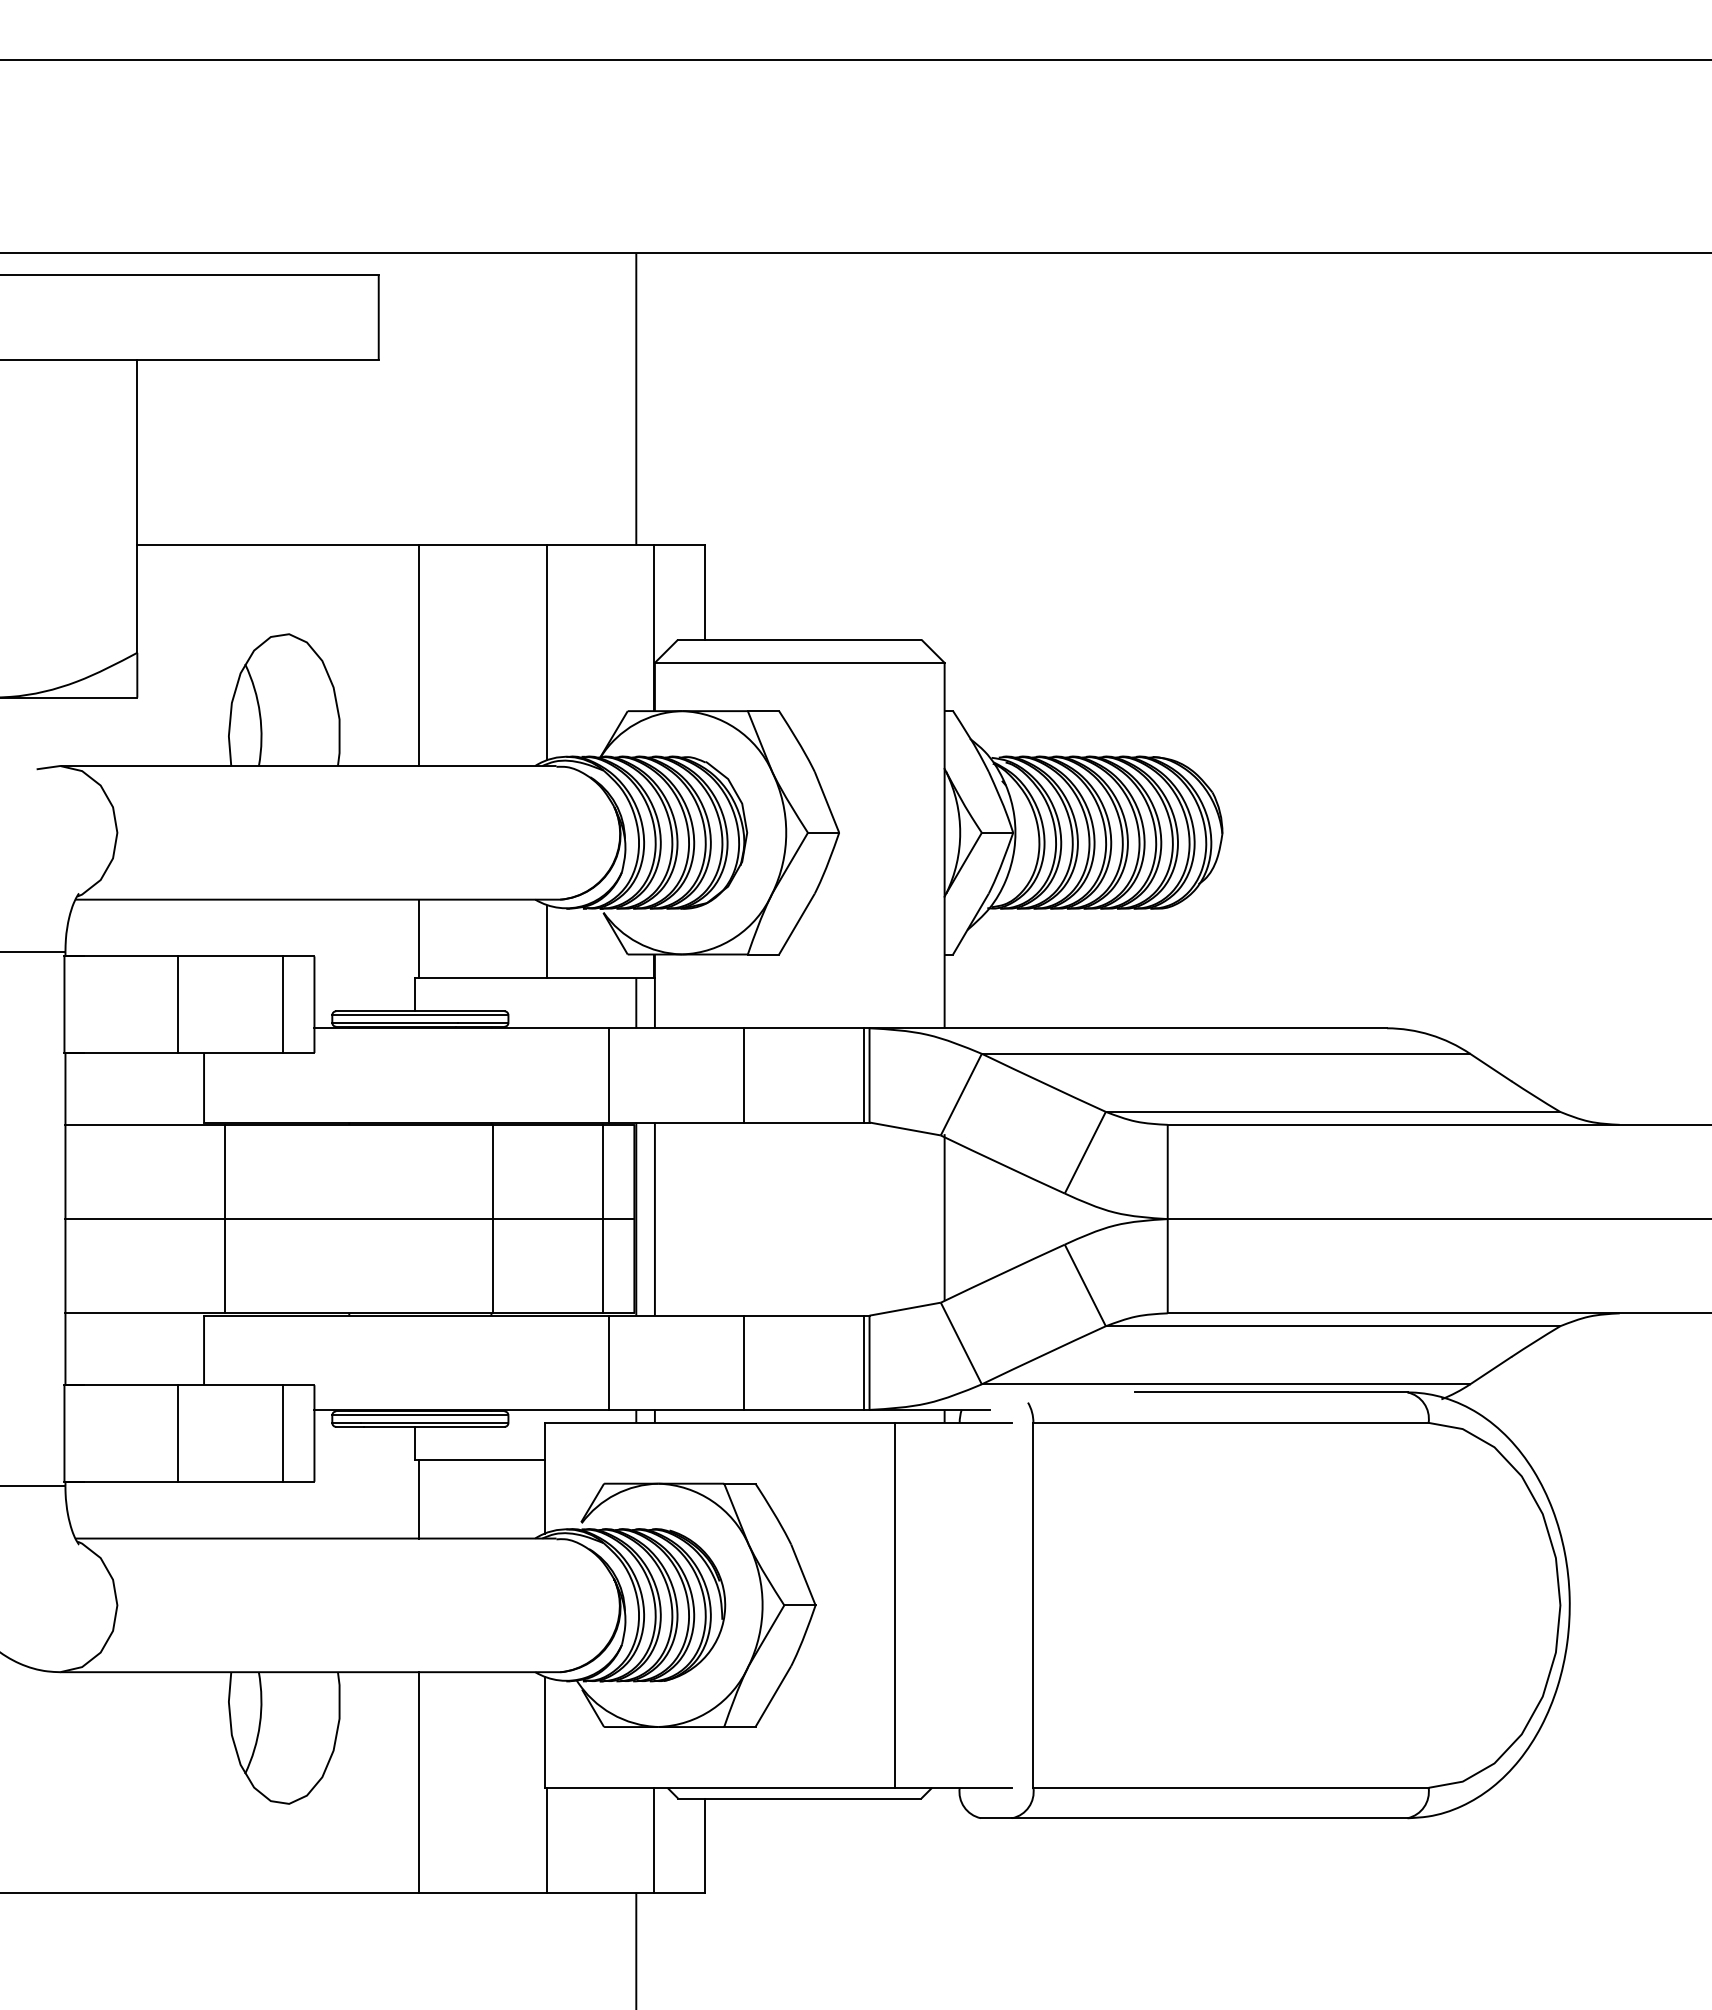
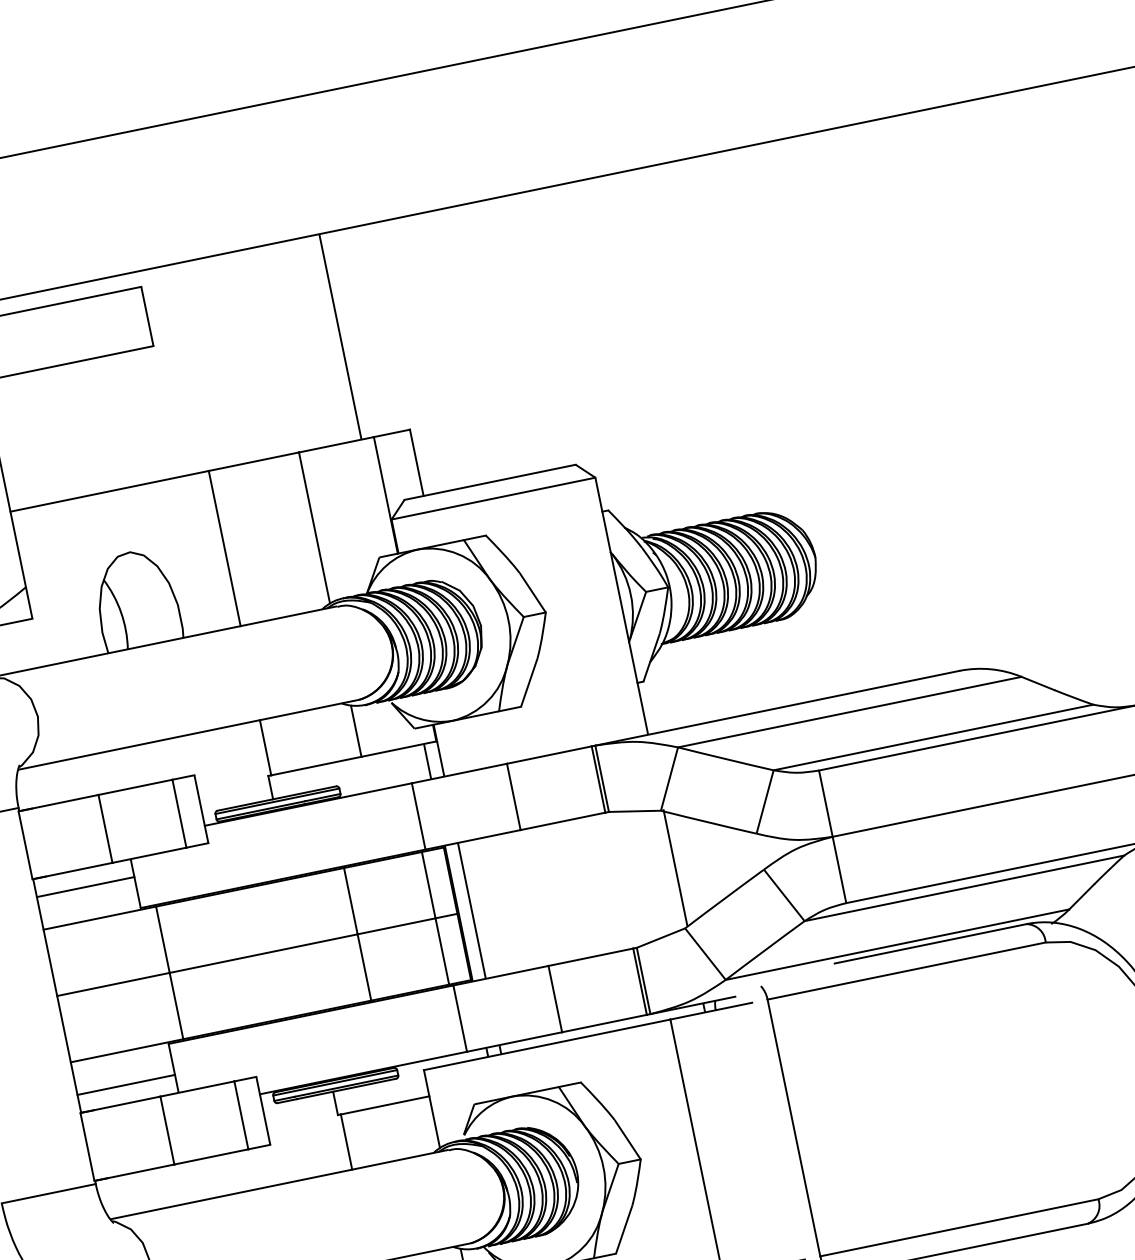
line: (134, 1078) -> (85, 887), added
line: (134, 1359) -> (126, 1084), added

